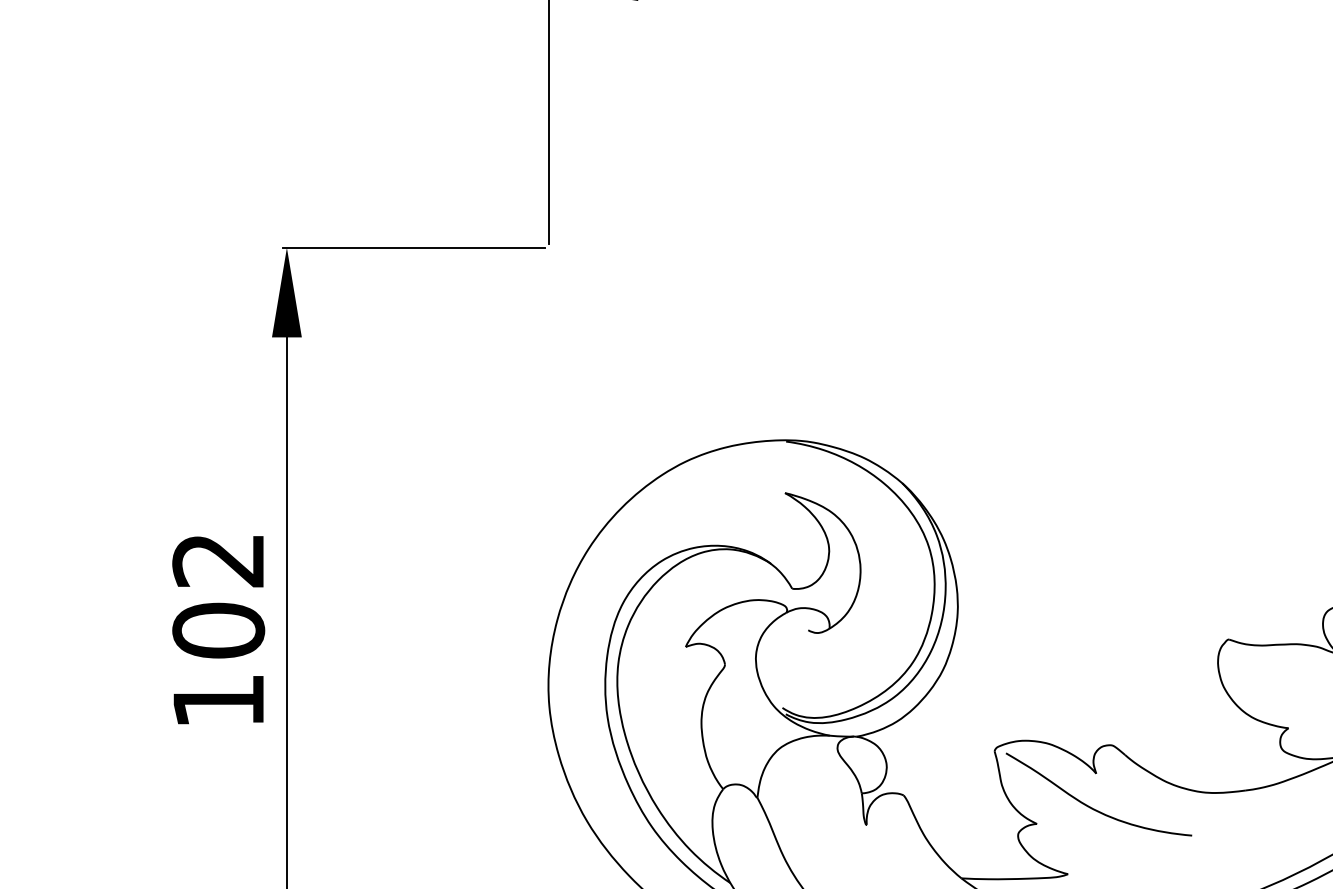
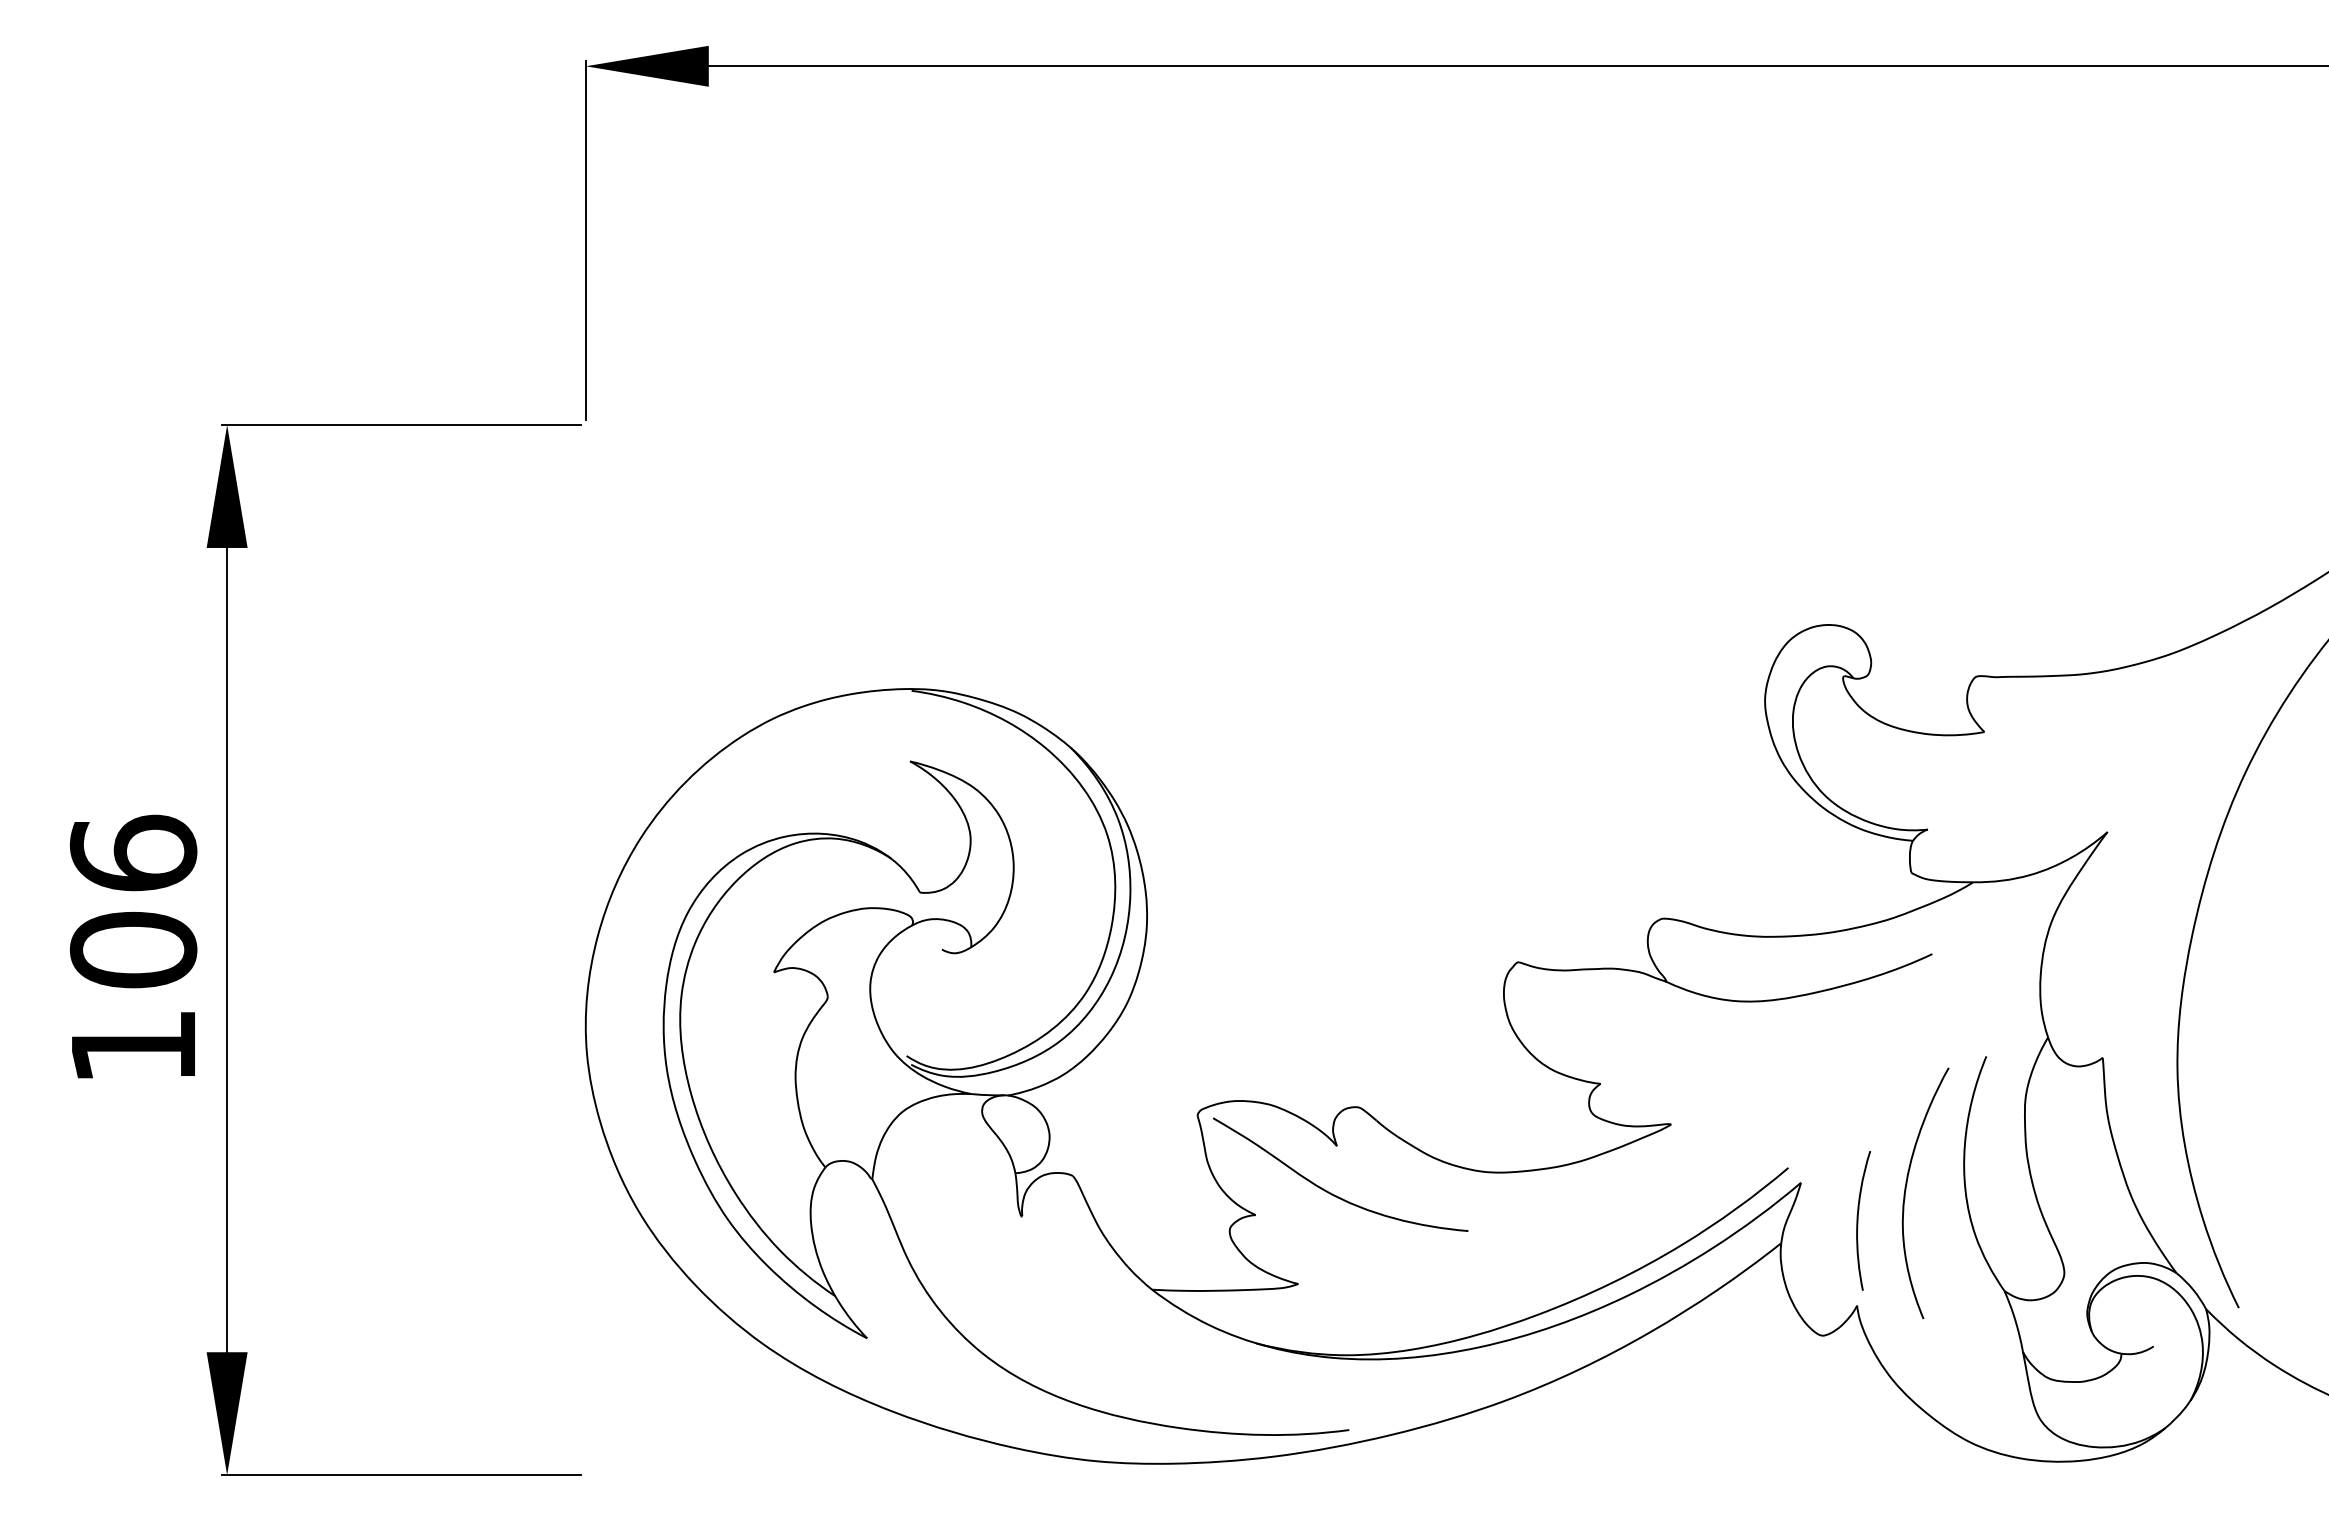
text: (218, 559) -> (133, 852), 102 -> 106

